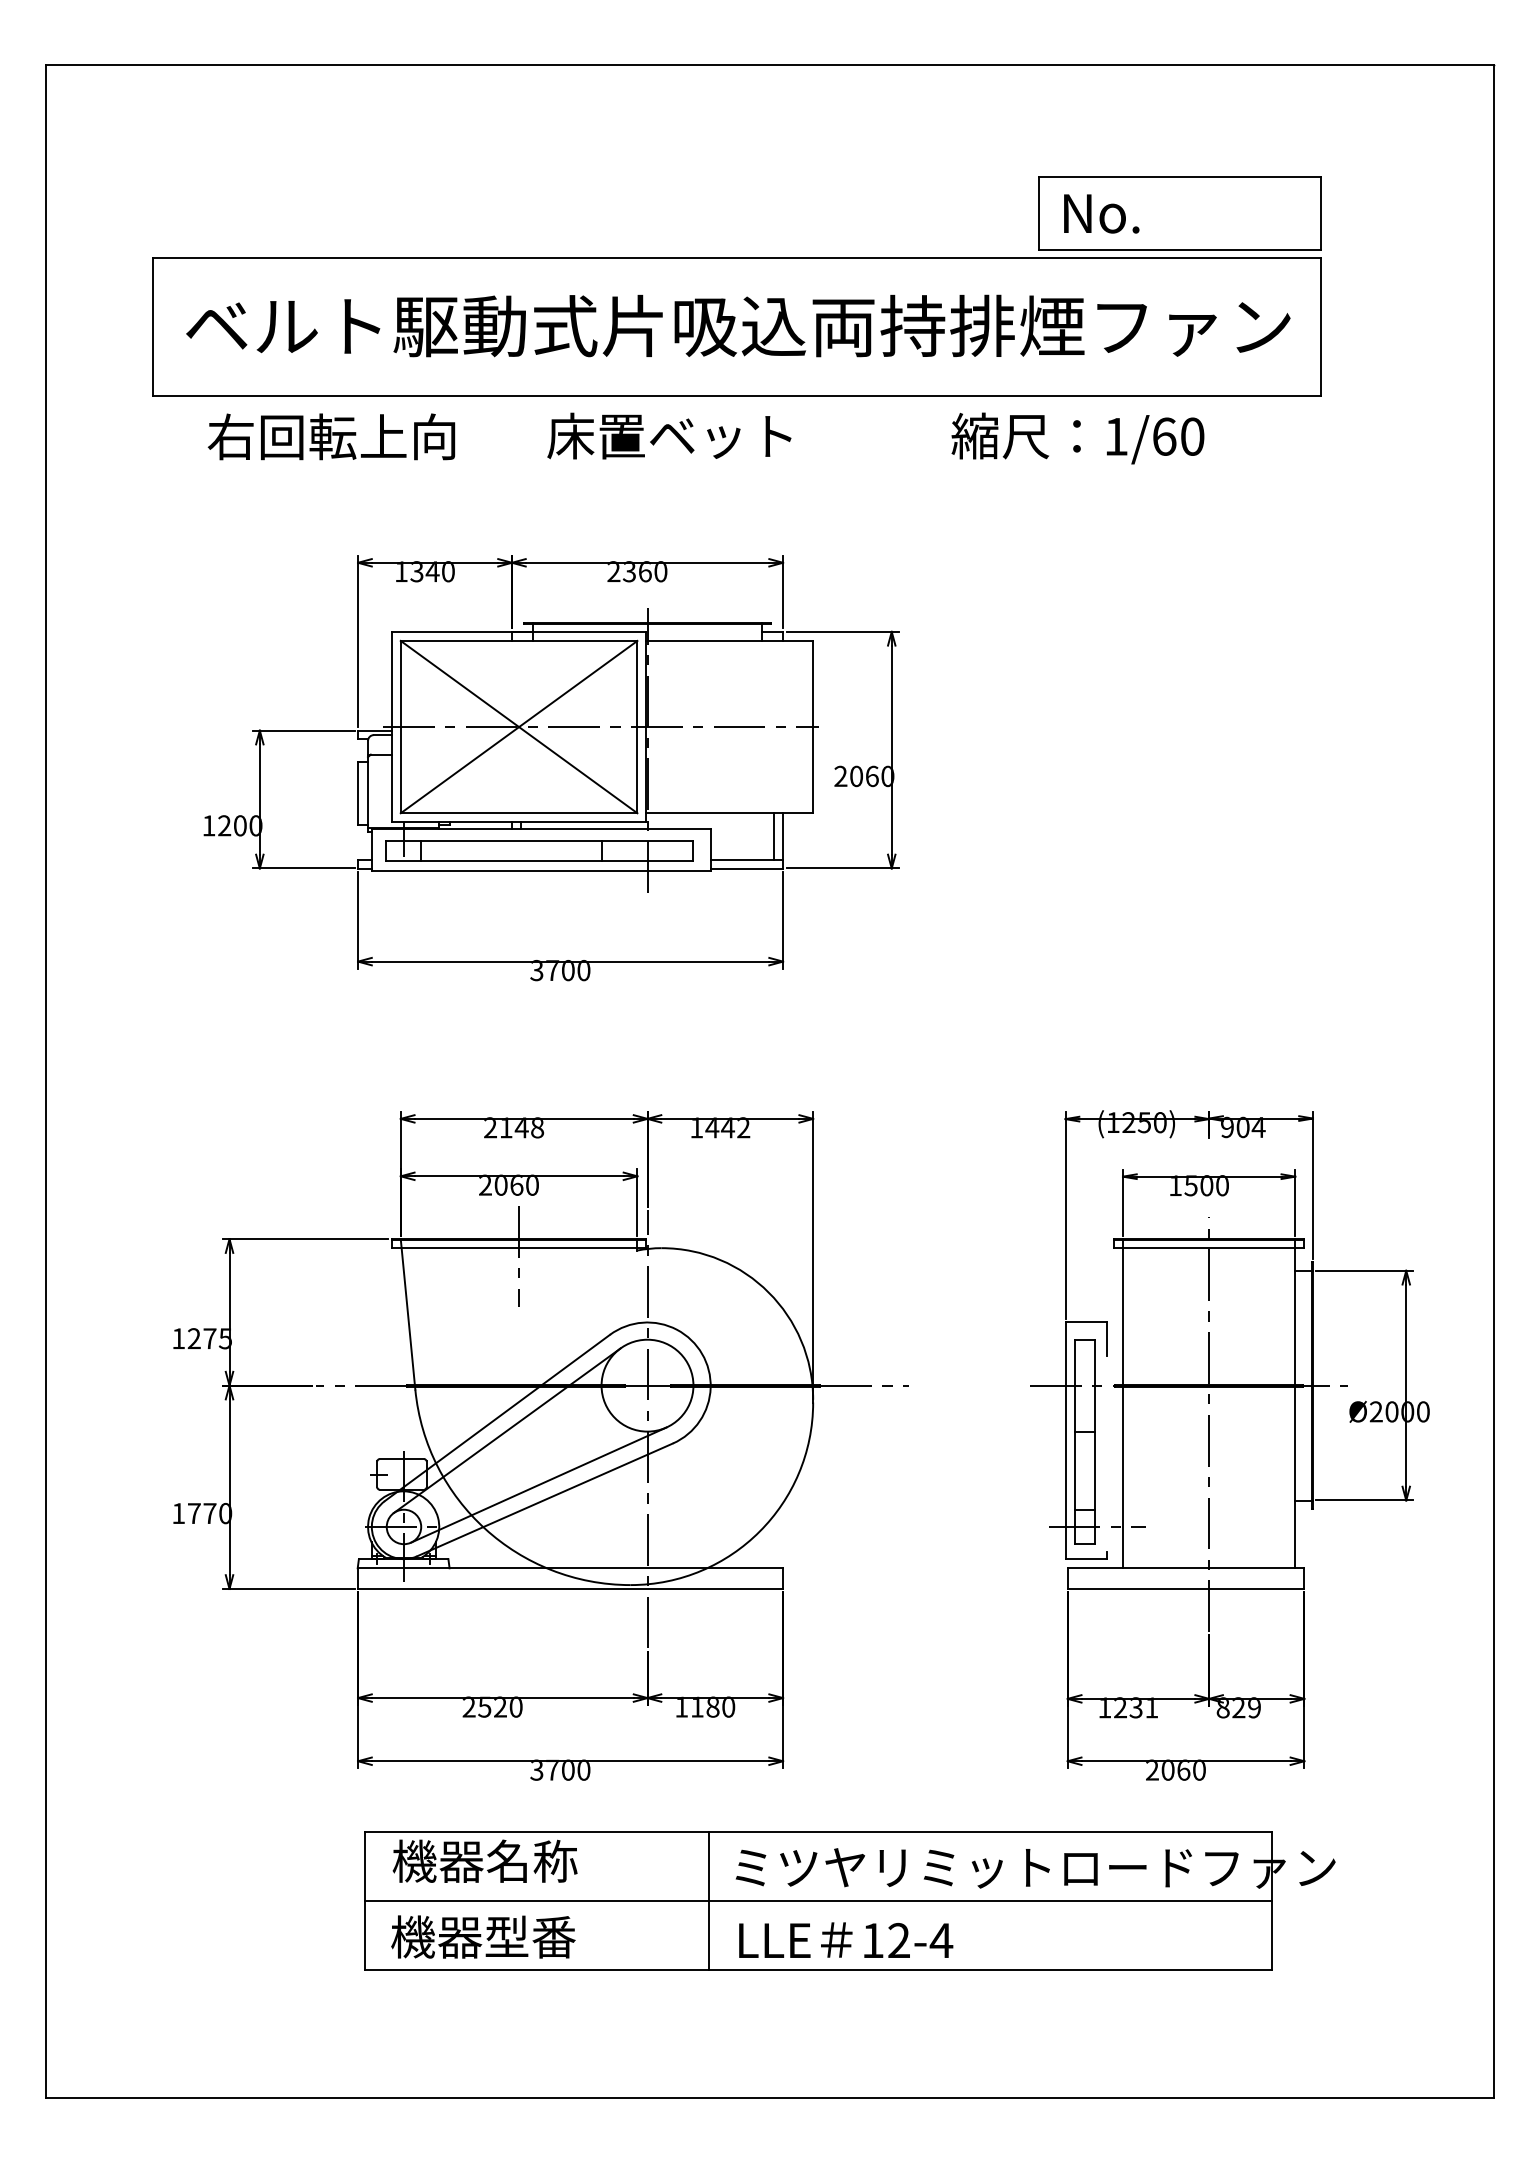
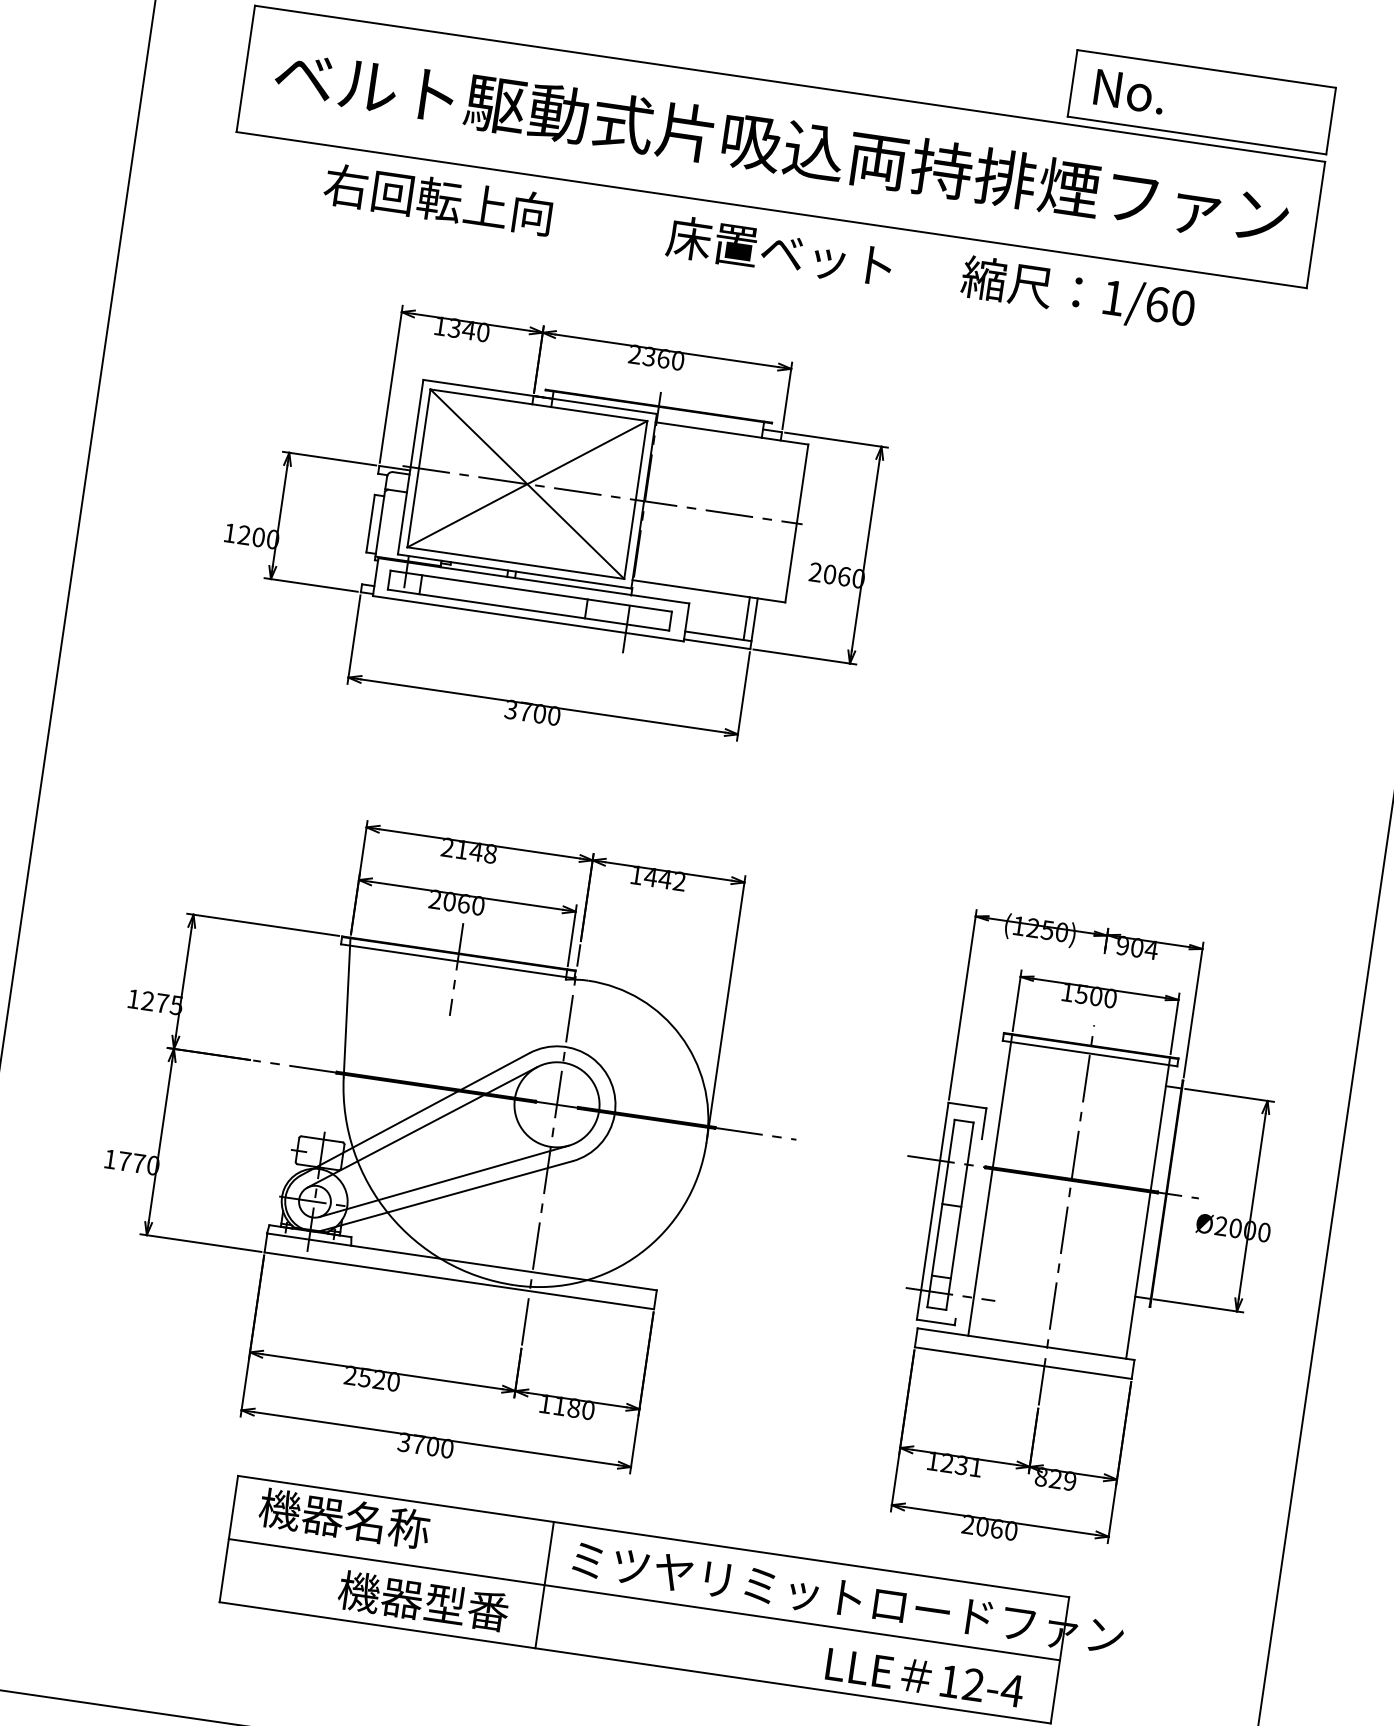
text: (669, 435) -> (779, 250), moved
text: (331, 436) -> (438, 199), moved
text: (483, 1936) -> (423, 1600), moved
text: (846, 1939) -> (925, 1676), moved

